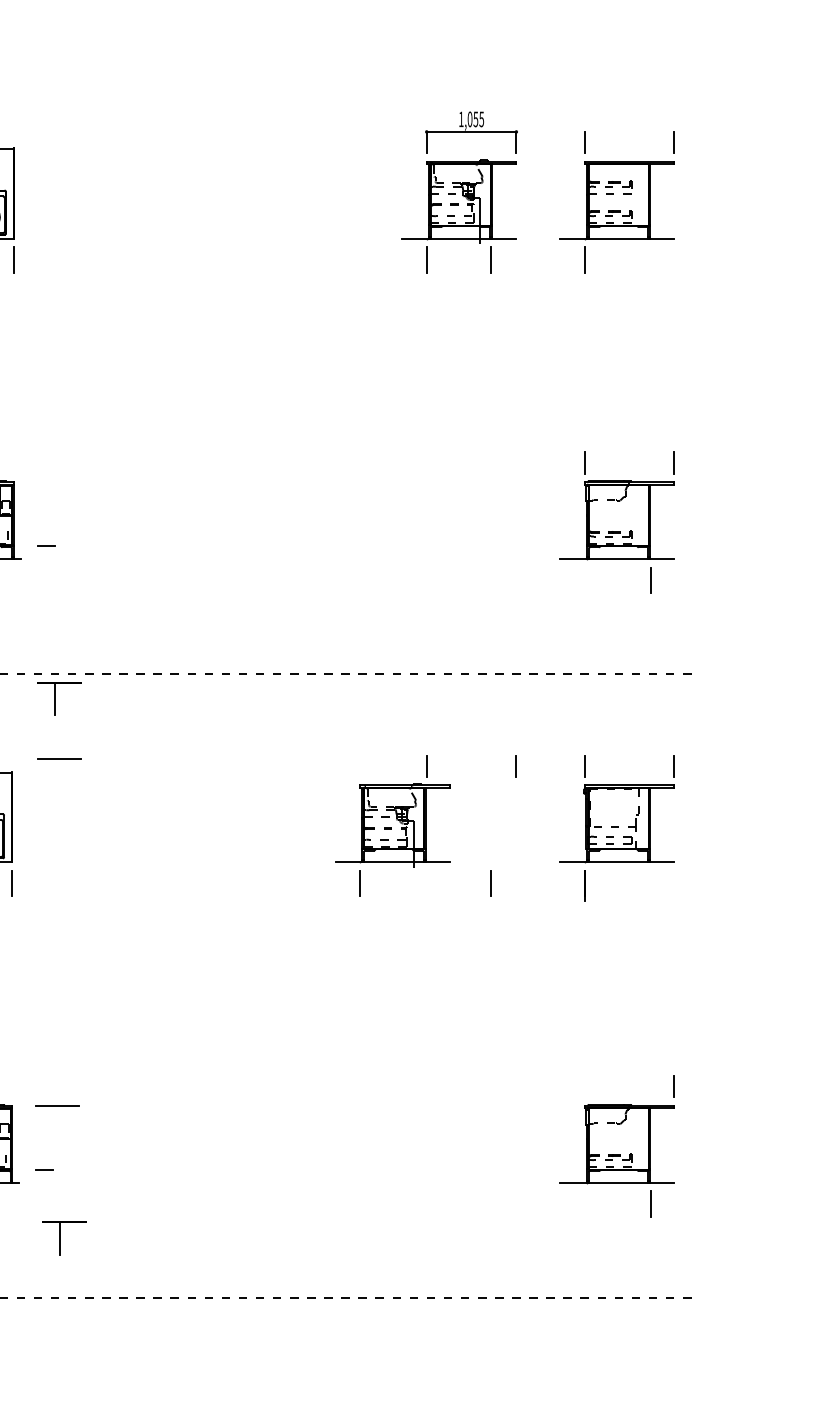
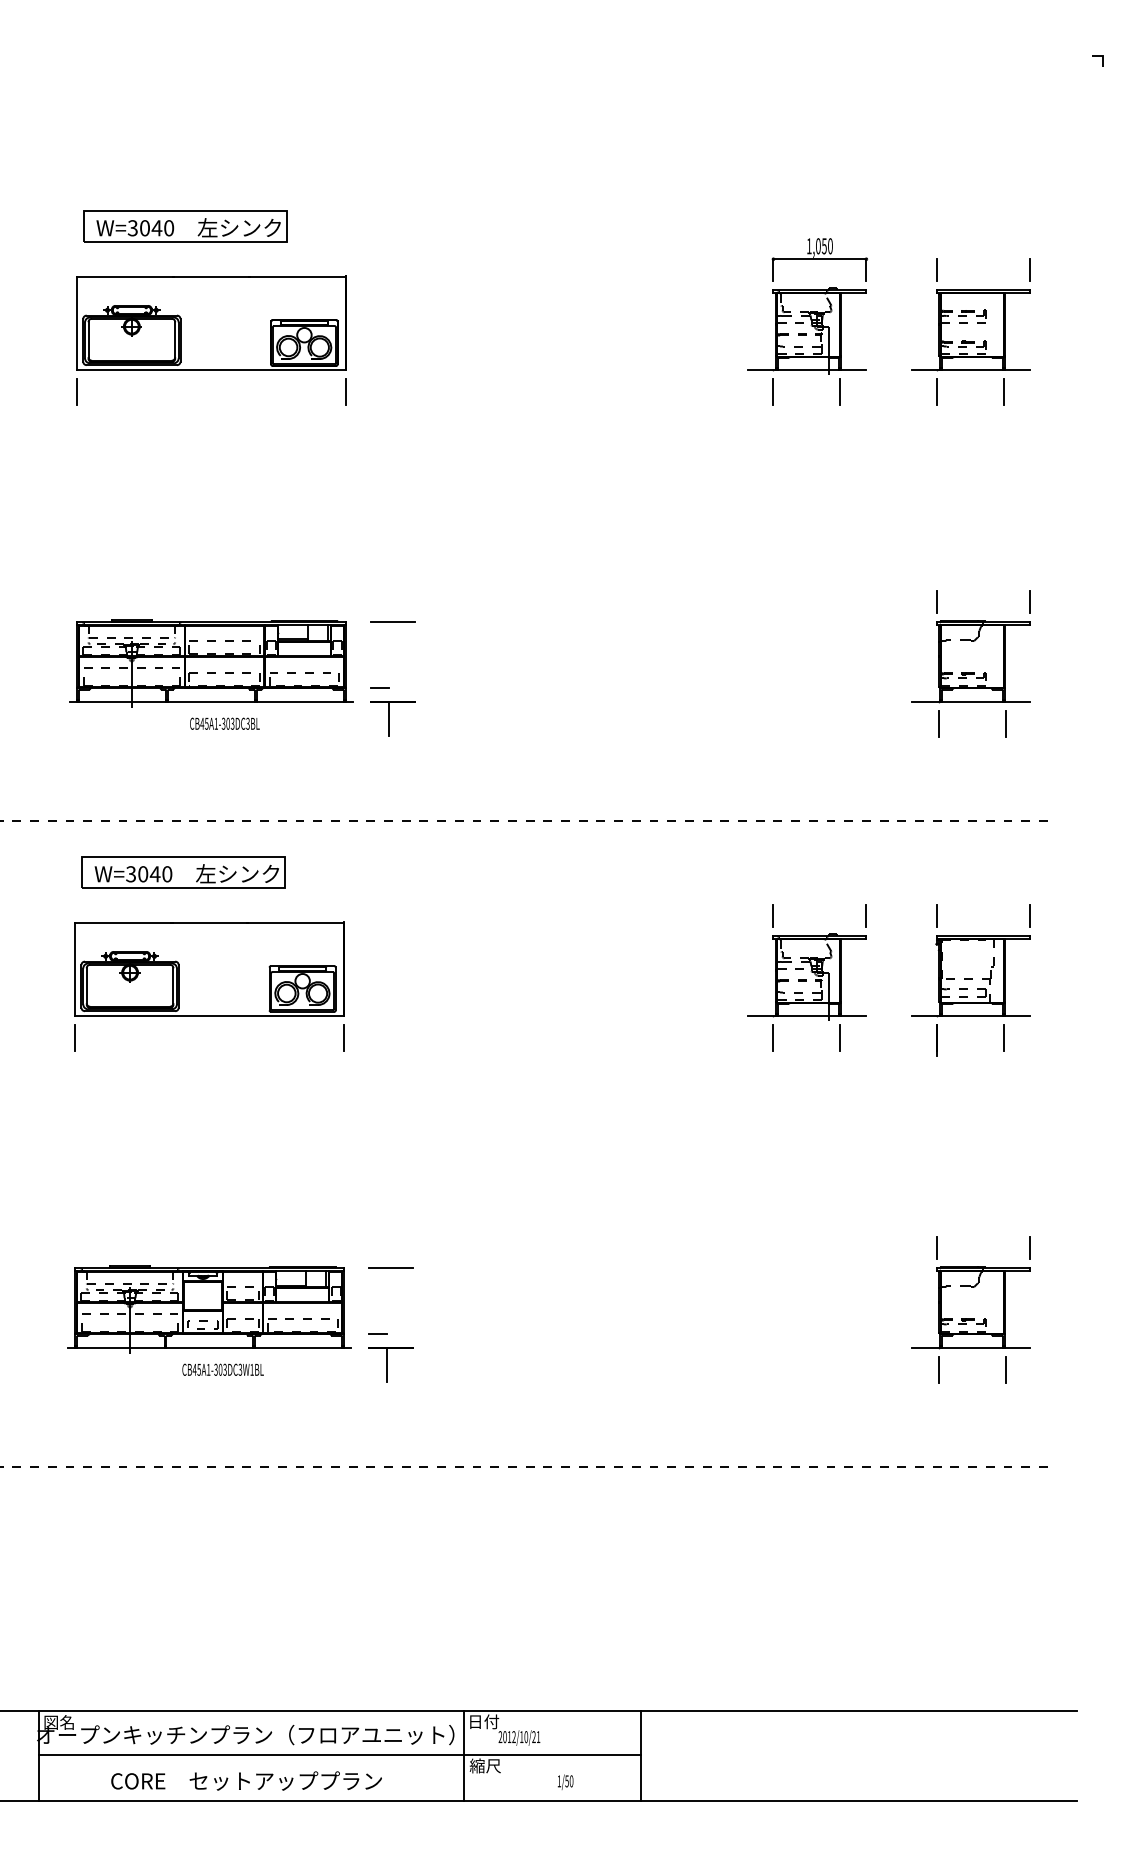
text: (480, 119) -> (829, 246), 1,055 -> 1,050
line: (648, 259) -> (1003, 391), added
line: (586, 580) -> (939, 723), added
part: (58, 698) -> (392, 718), moved
line: (58, 758) -> (392, 621), moved
part: (391, 839) -> (806, 992), moved
line: (648, 883) -> (1003, 1037), added
line: (584, 1085) -> (936, 1247), added
line: (586, 1203) -> (939, 1369), added
part: (63, 1238) -> (390, 1364), moved

